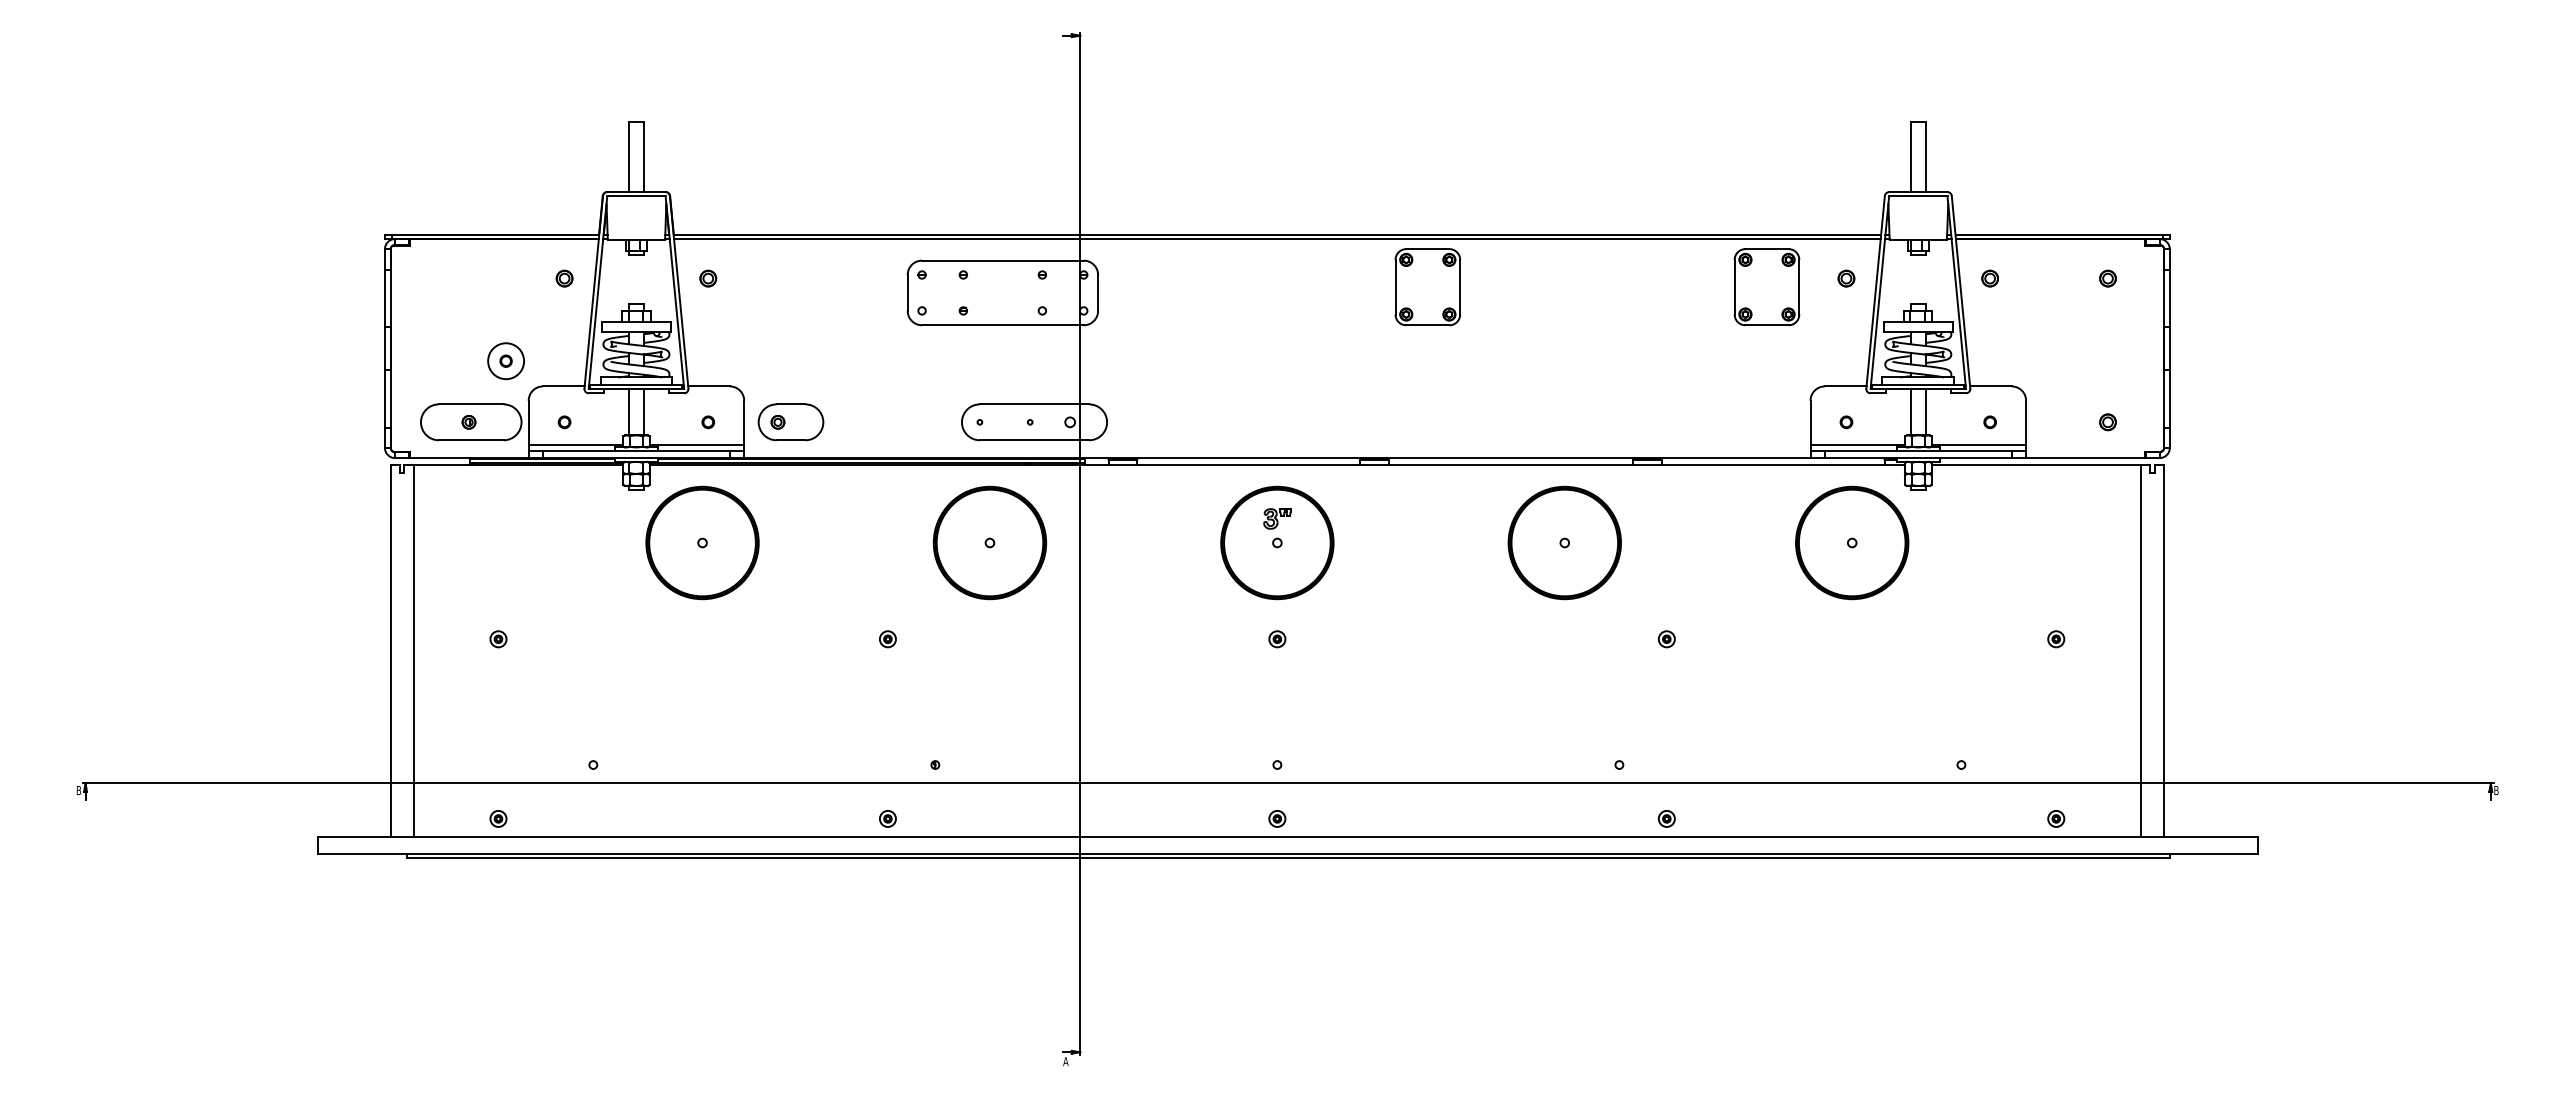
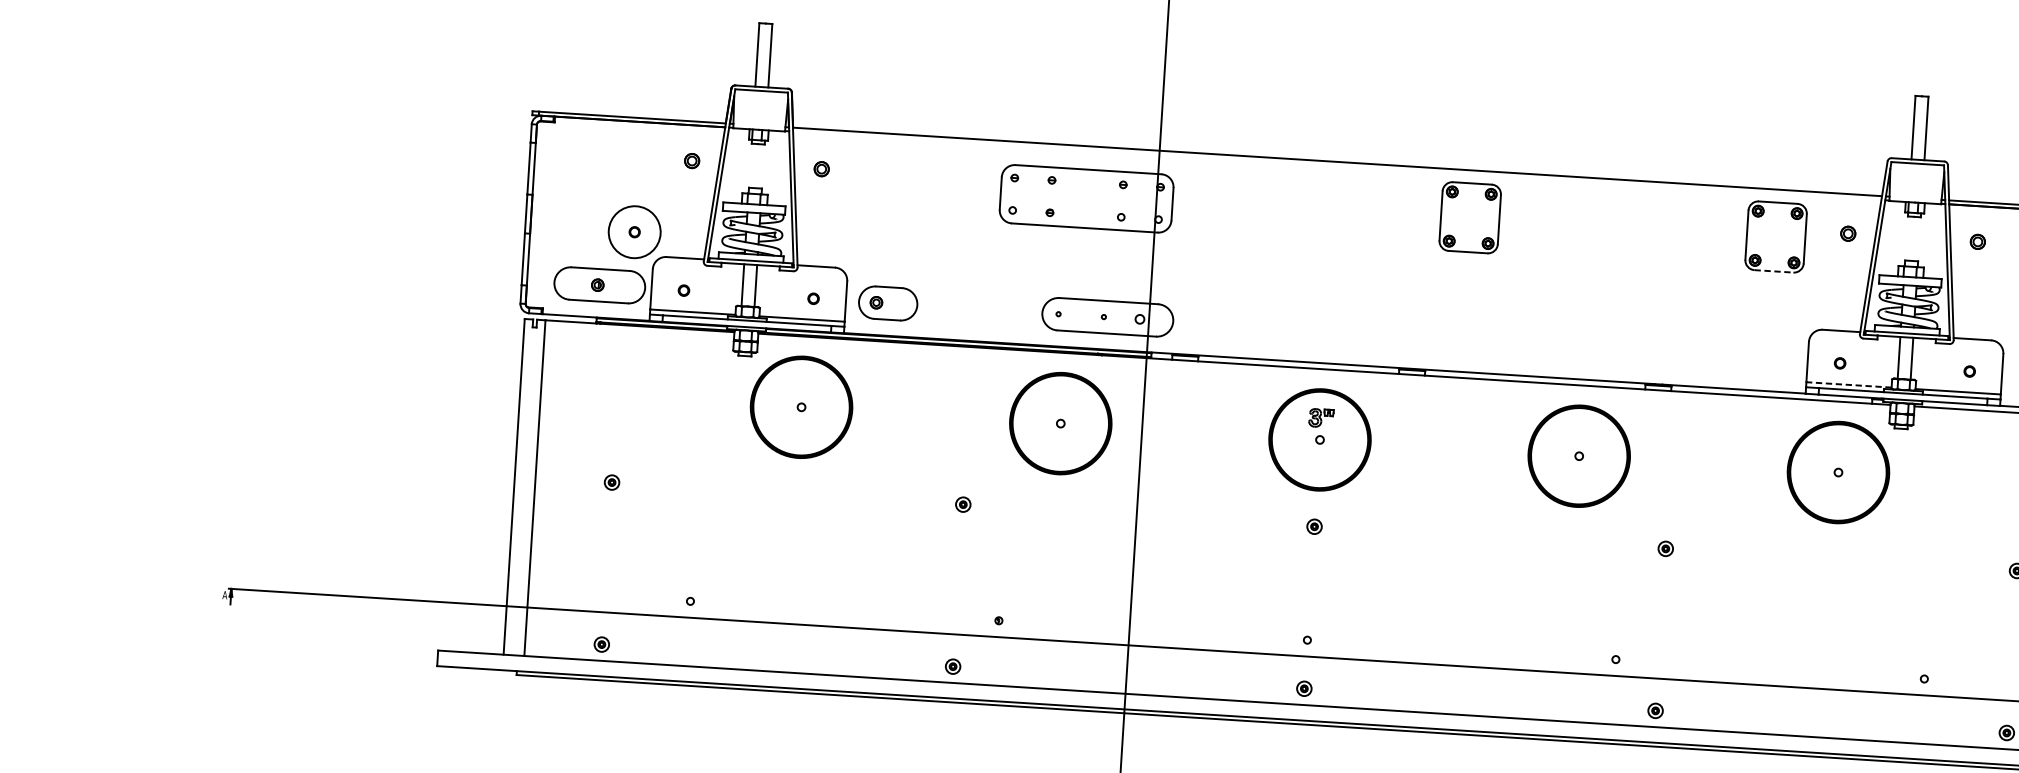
line: (1277, 239) -> (1337, 166), removed
line: (1767, 325) -> (1774, 271), solid -> dashed
circle: (506, 361) -> (635, 232), size x1.6
line: (1857, 445) -> (1848, 384), solid -> dashed
text: (78, 790) -> (224, 595), B -> A

